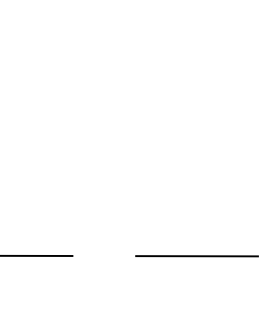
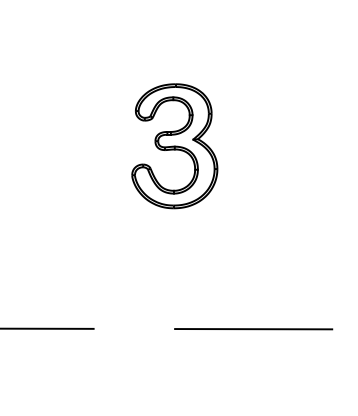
part: (135, 114) -> (174, 146), added

